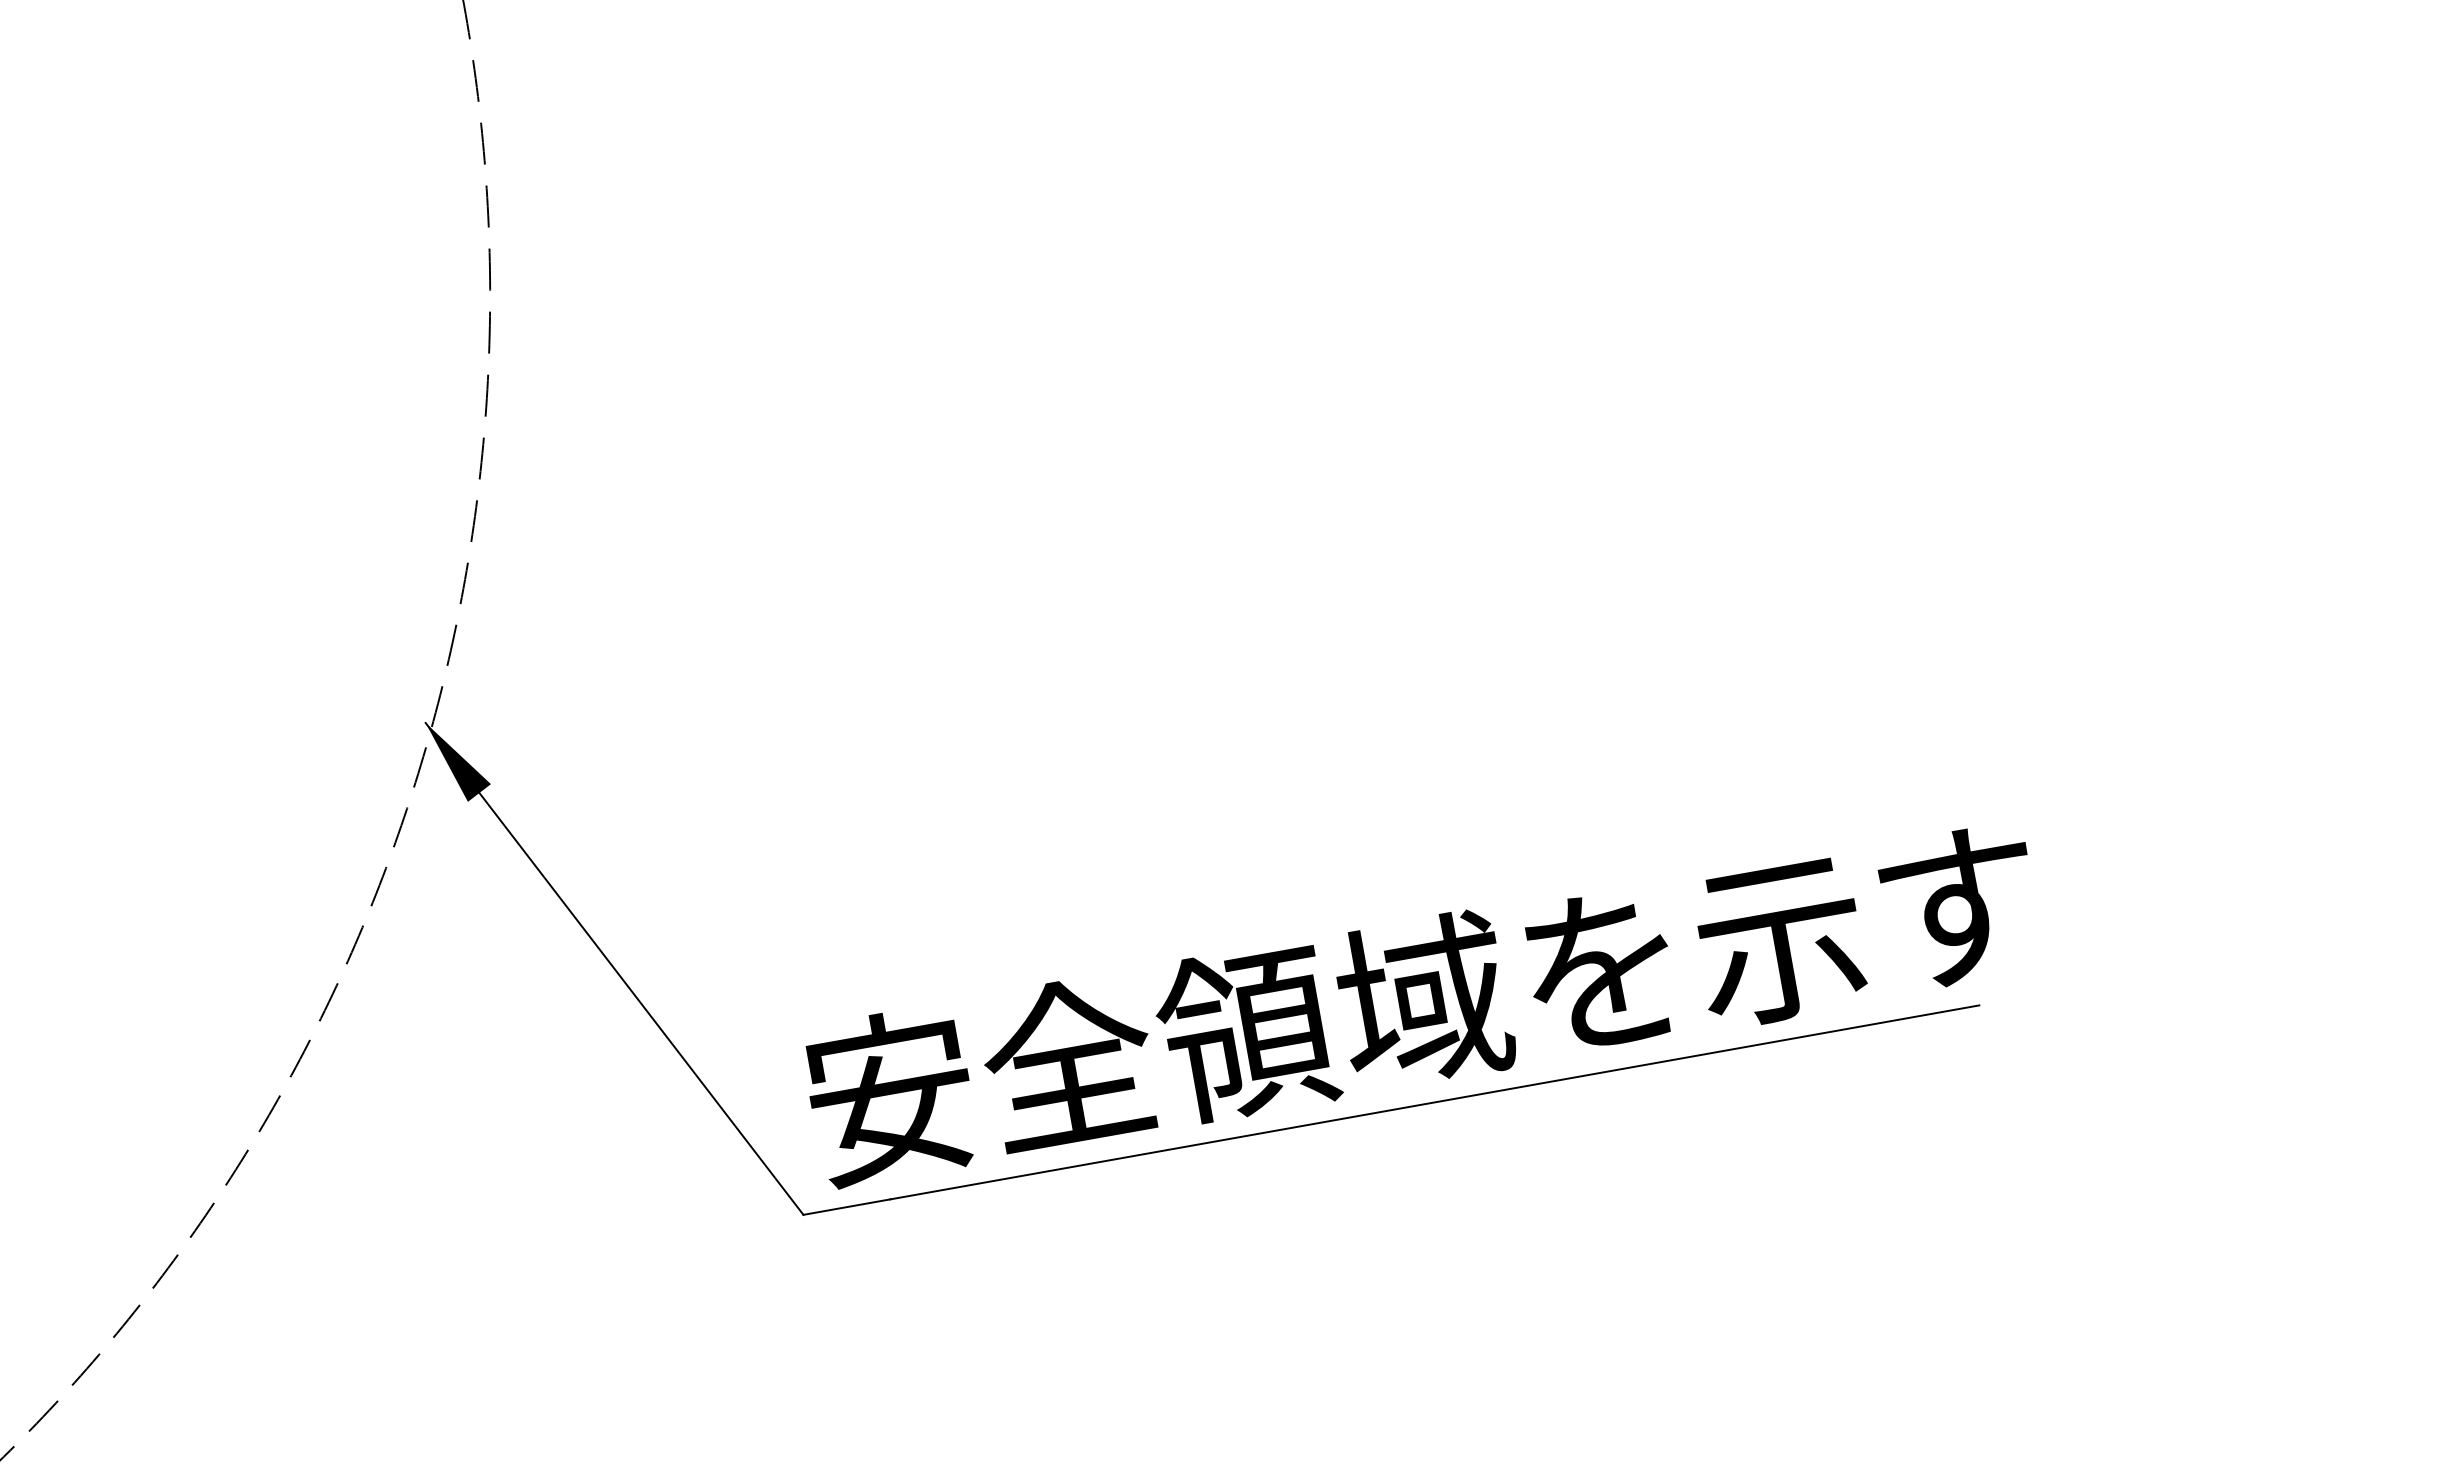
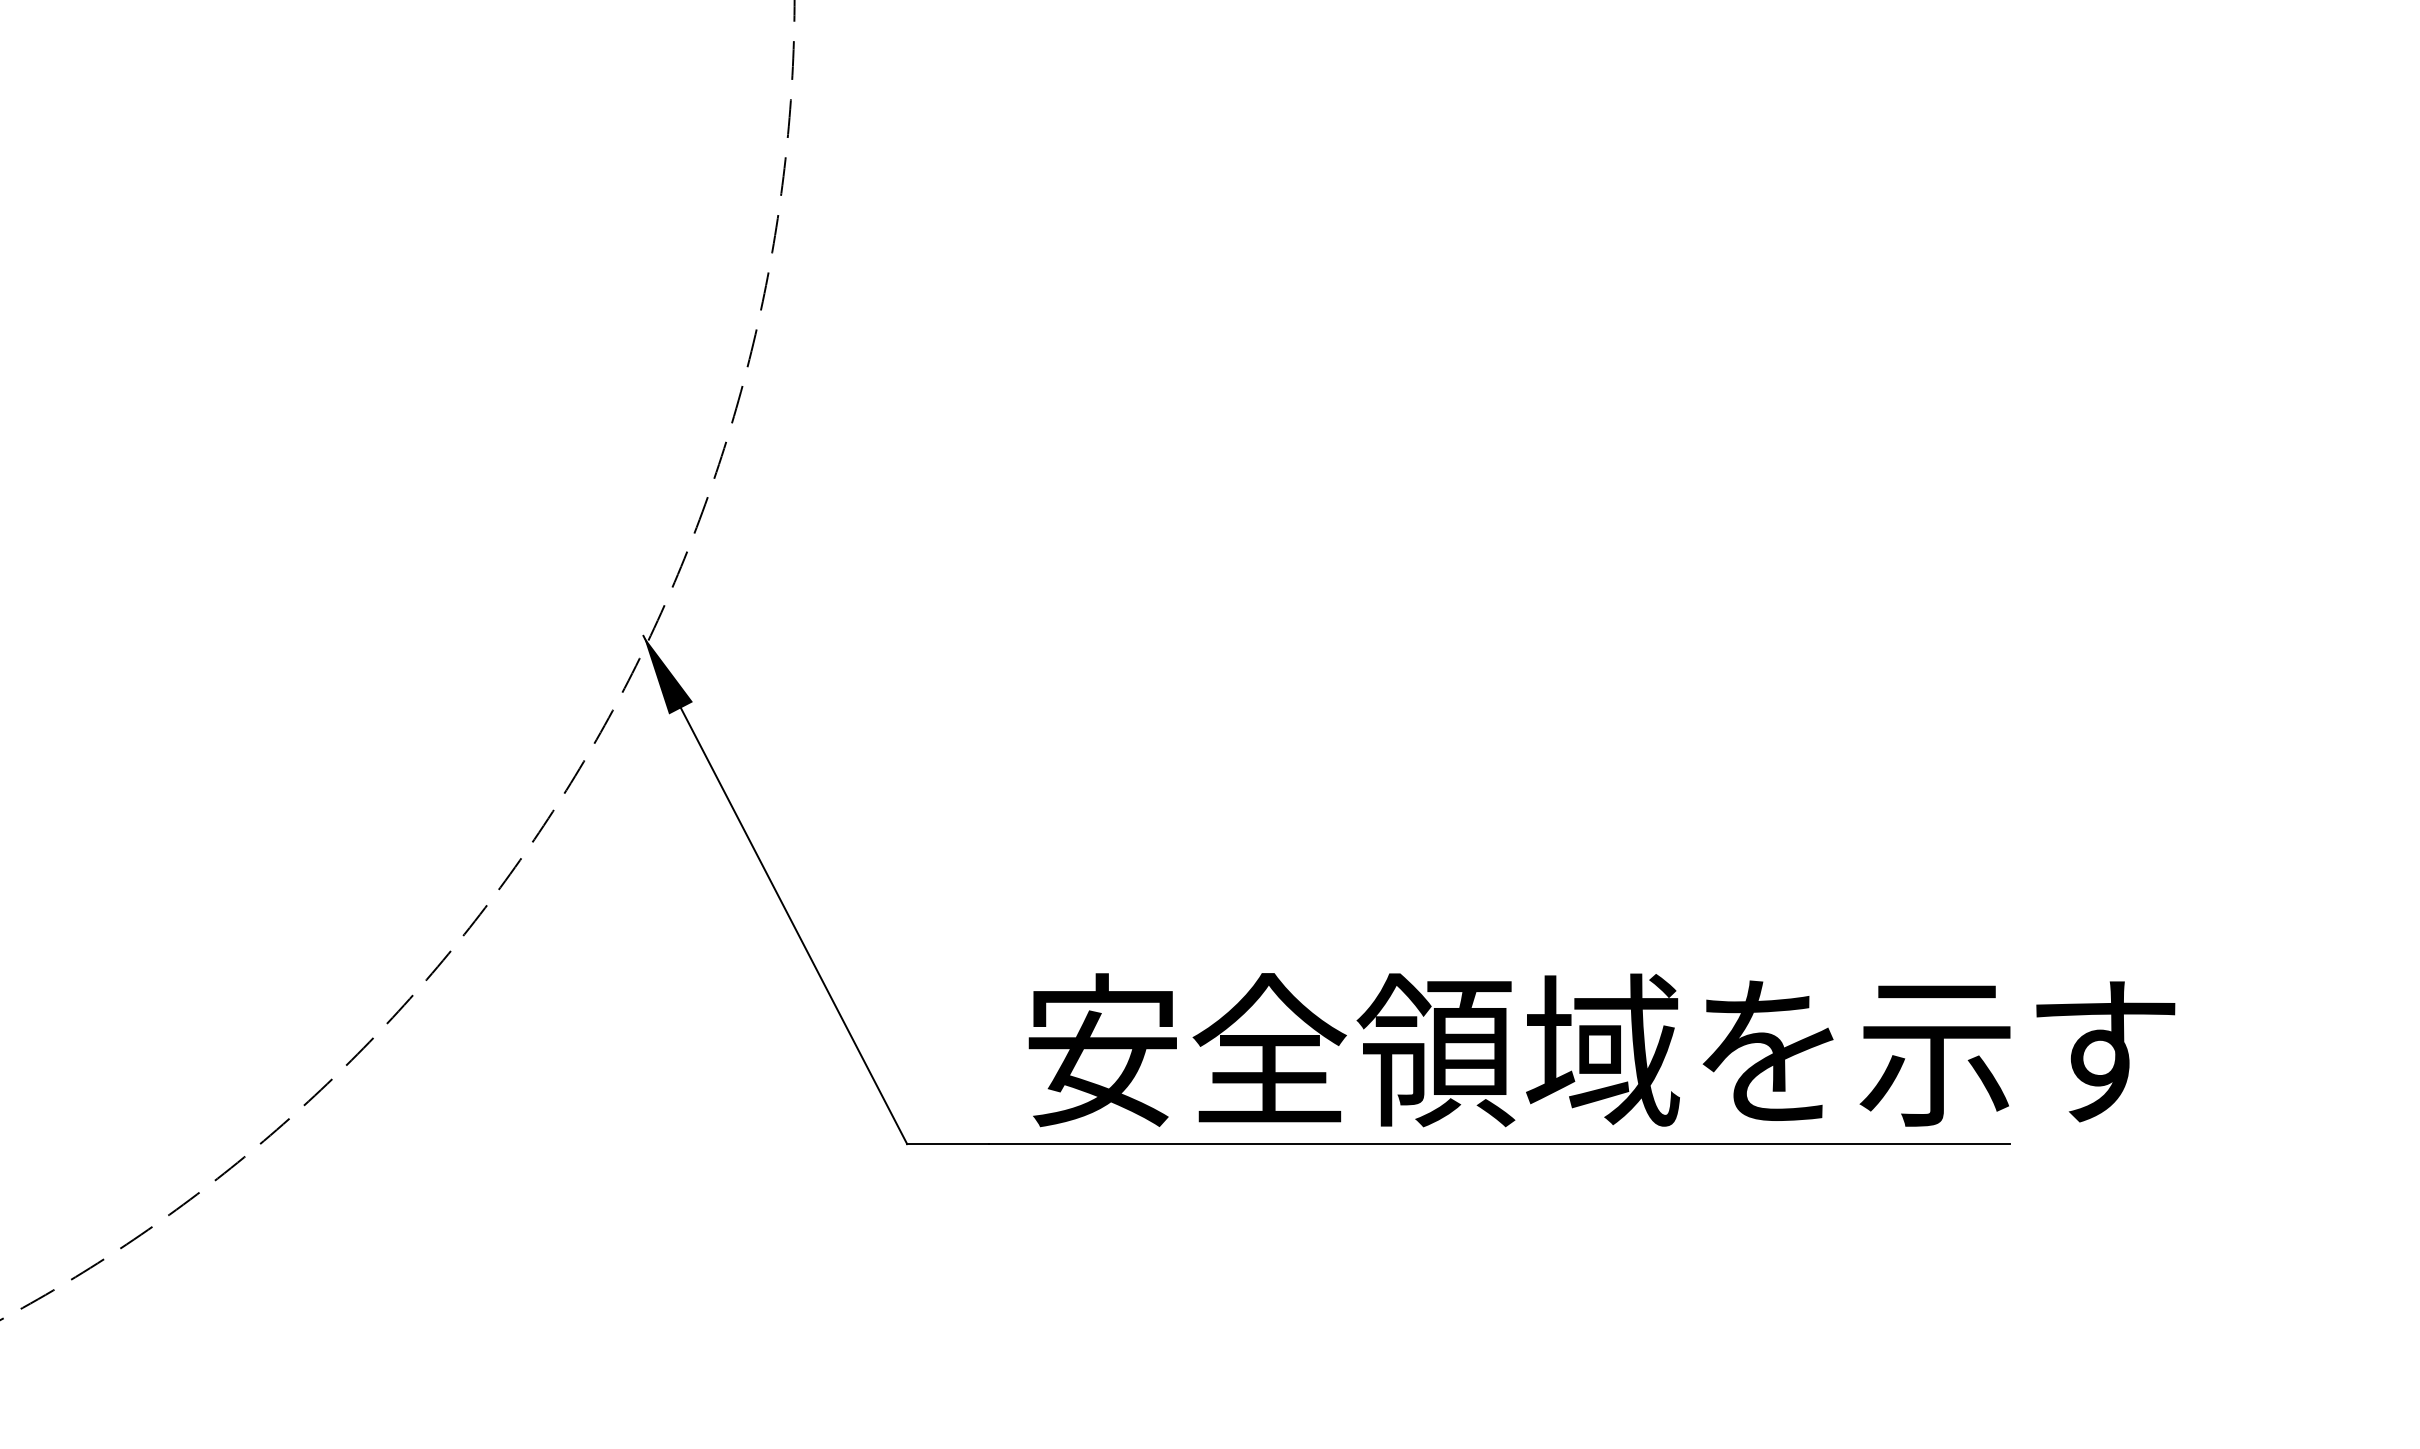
text: (1422, 1001) -> (1601, 1050), moved

